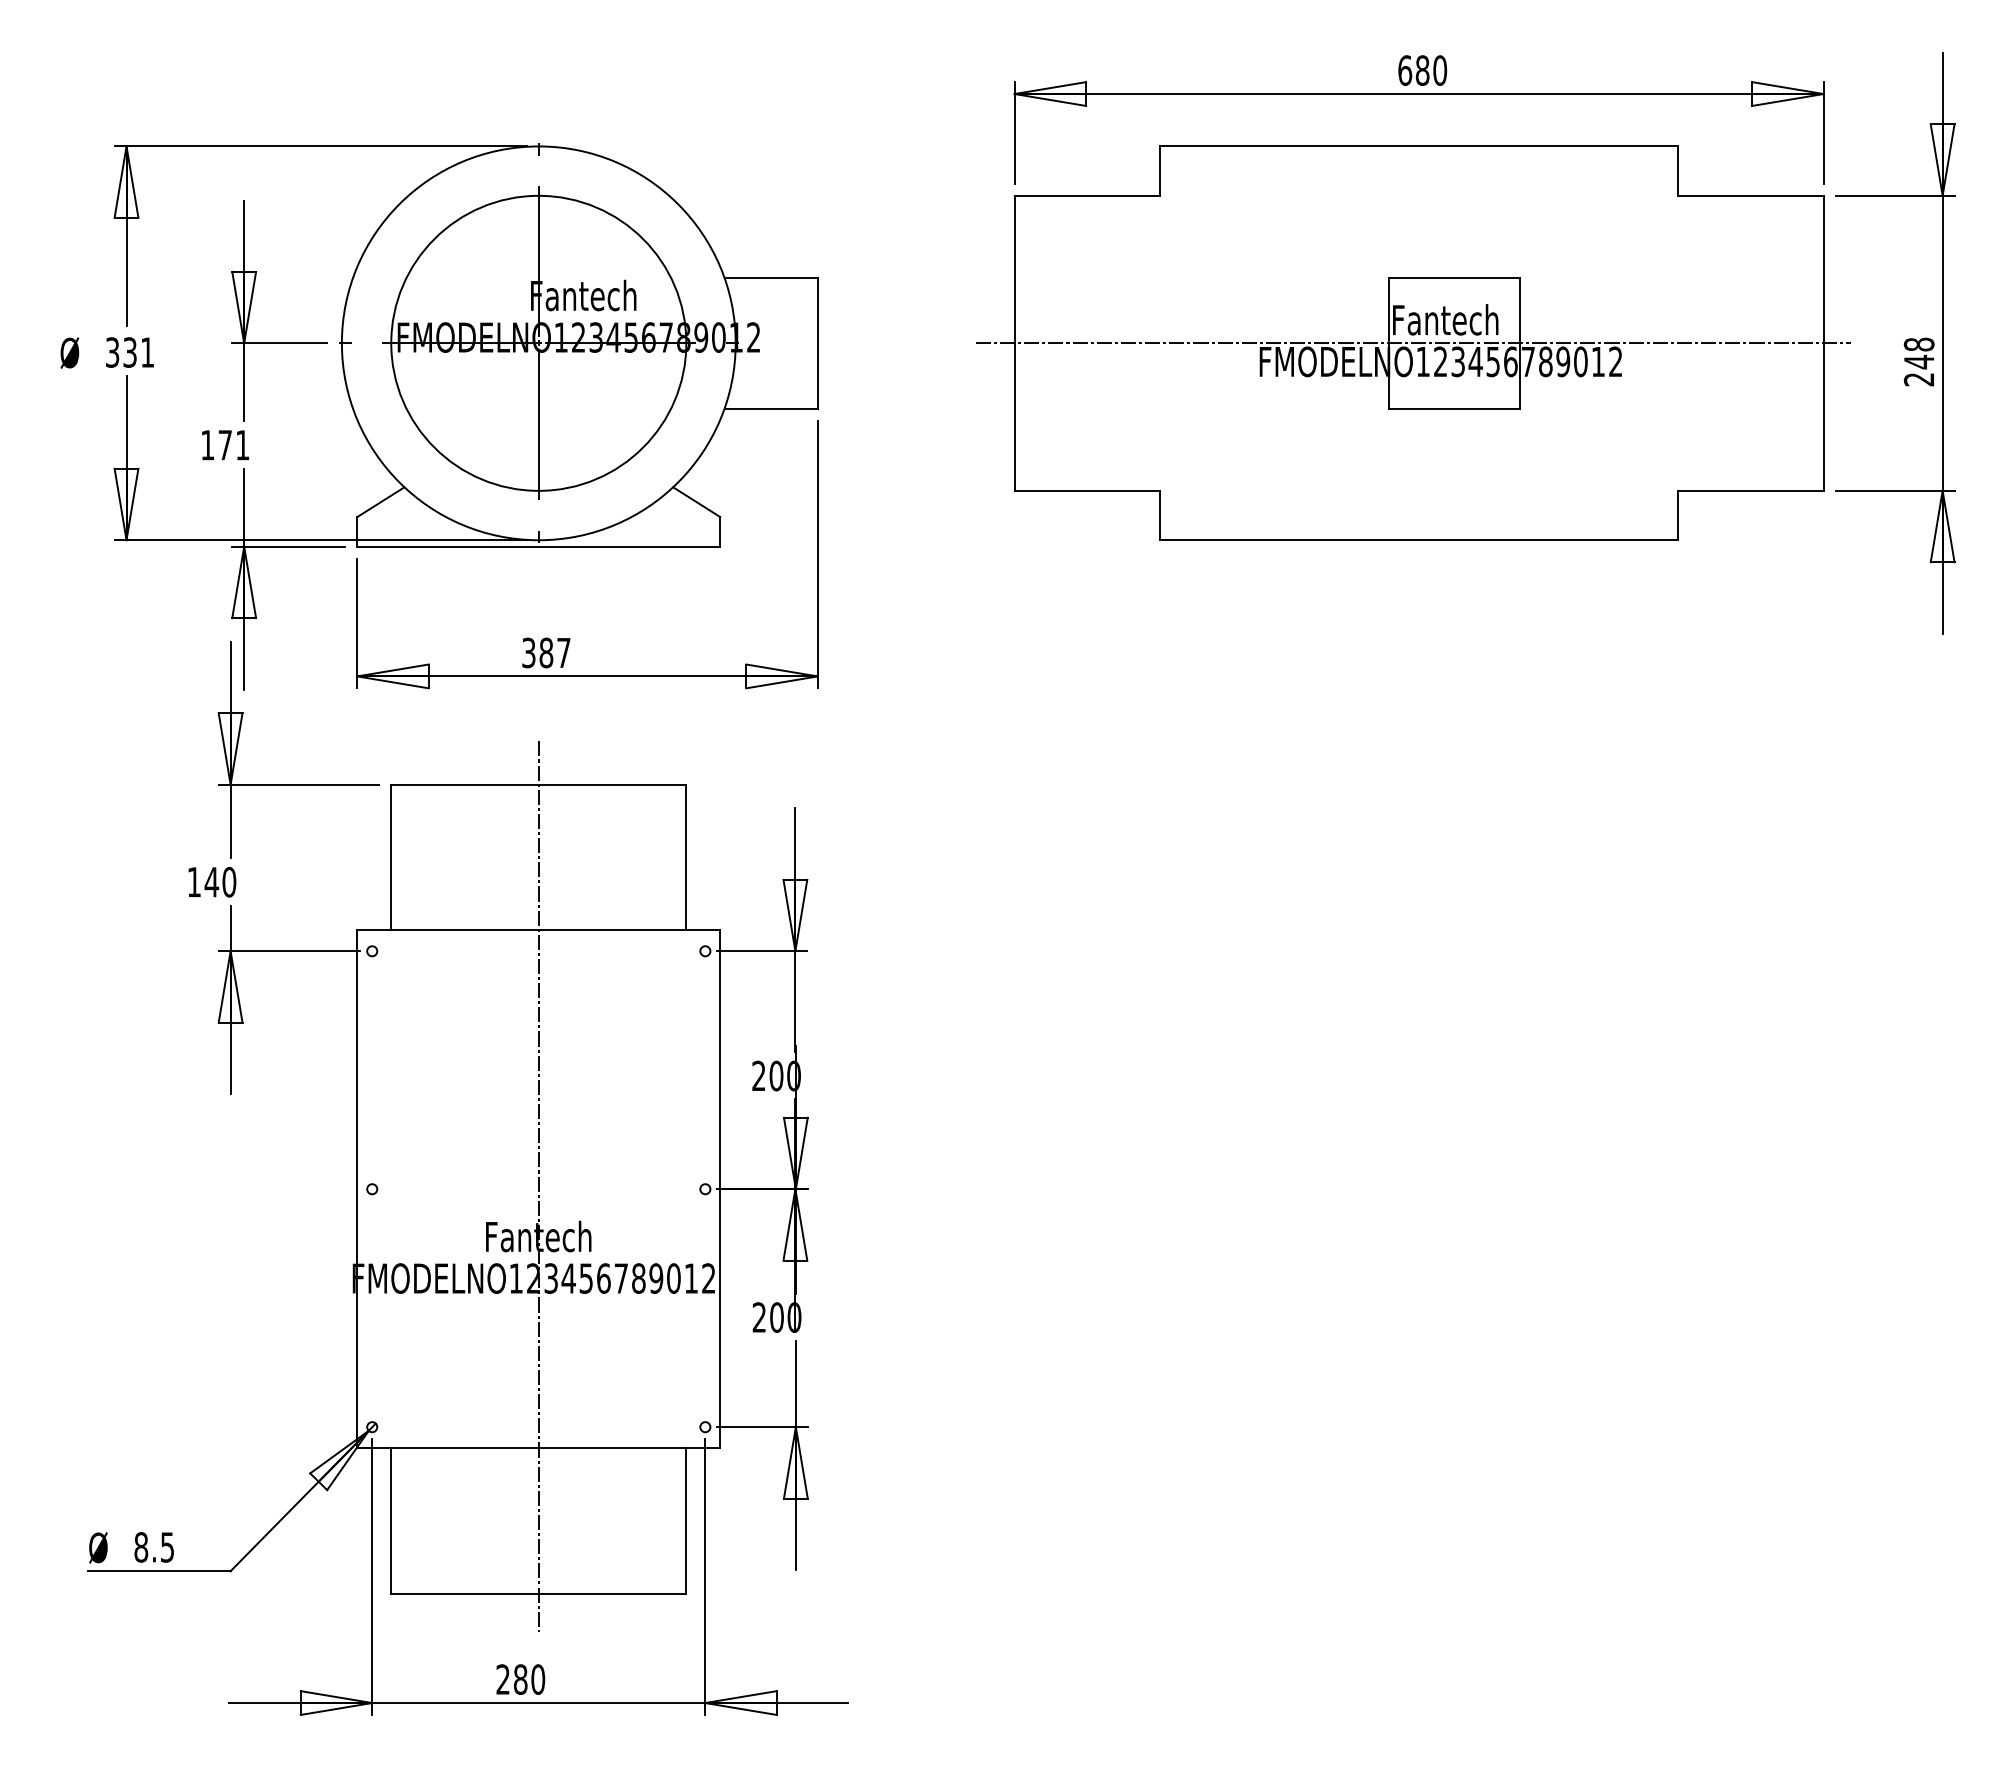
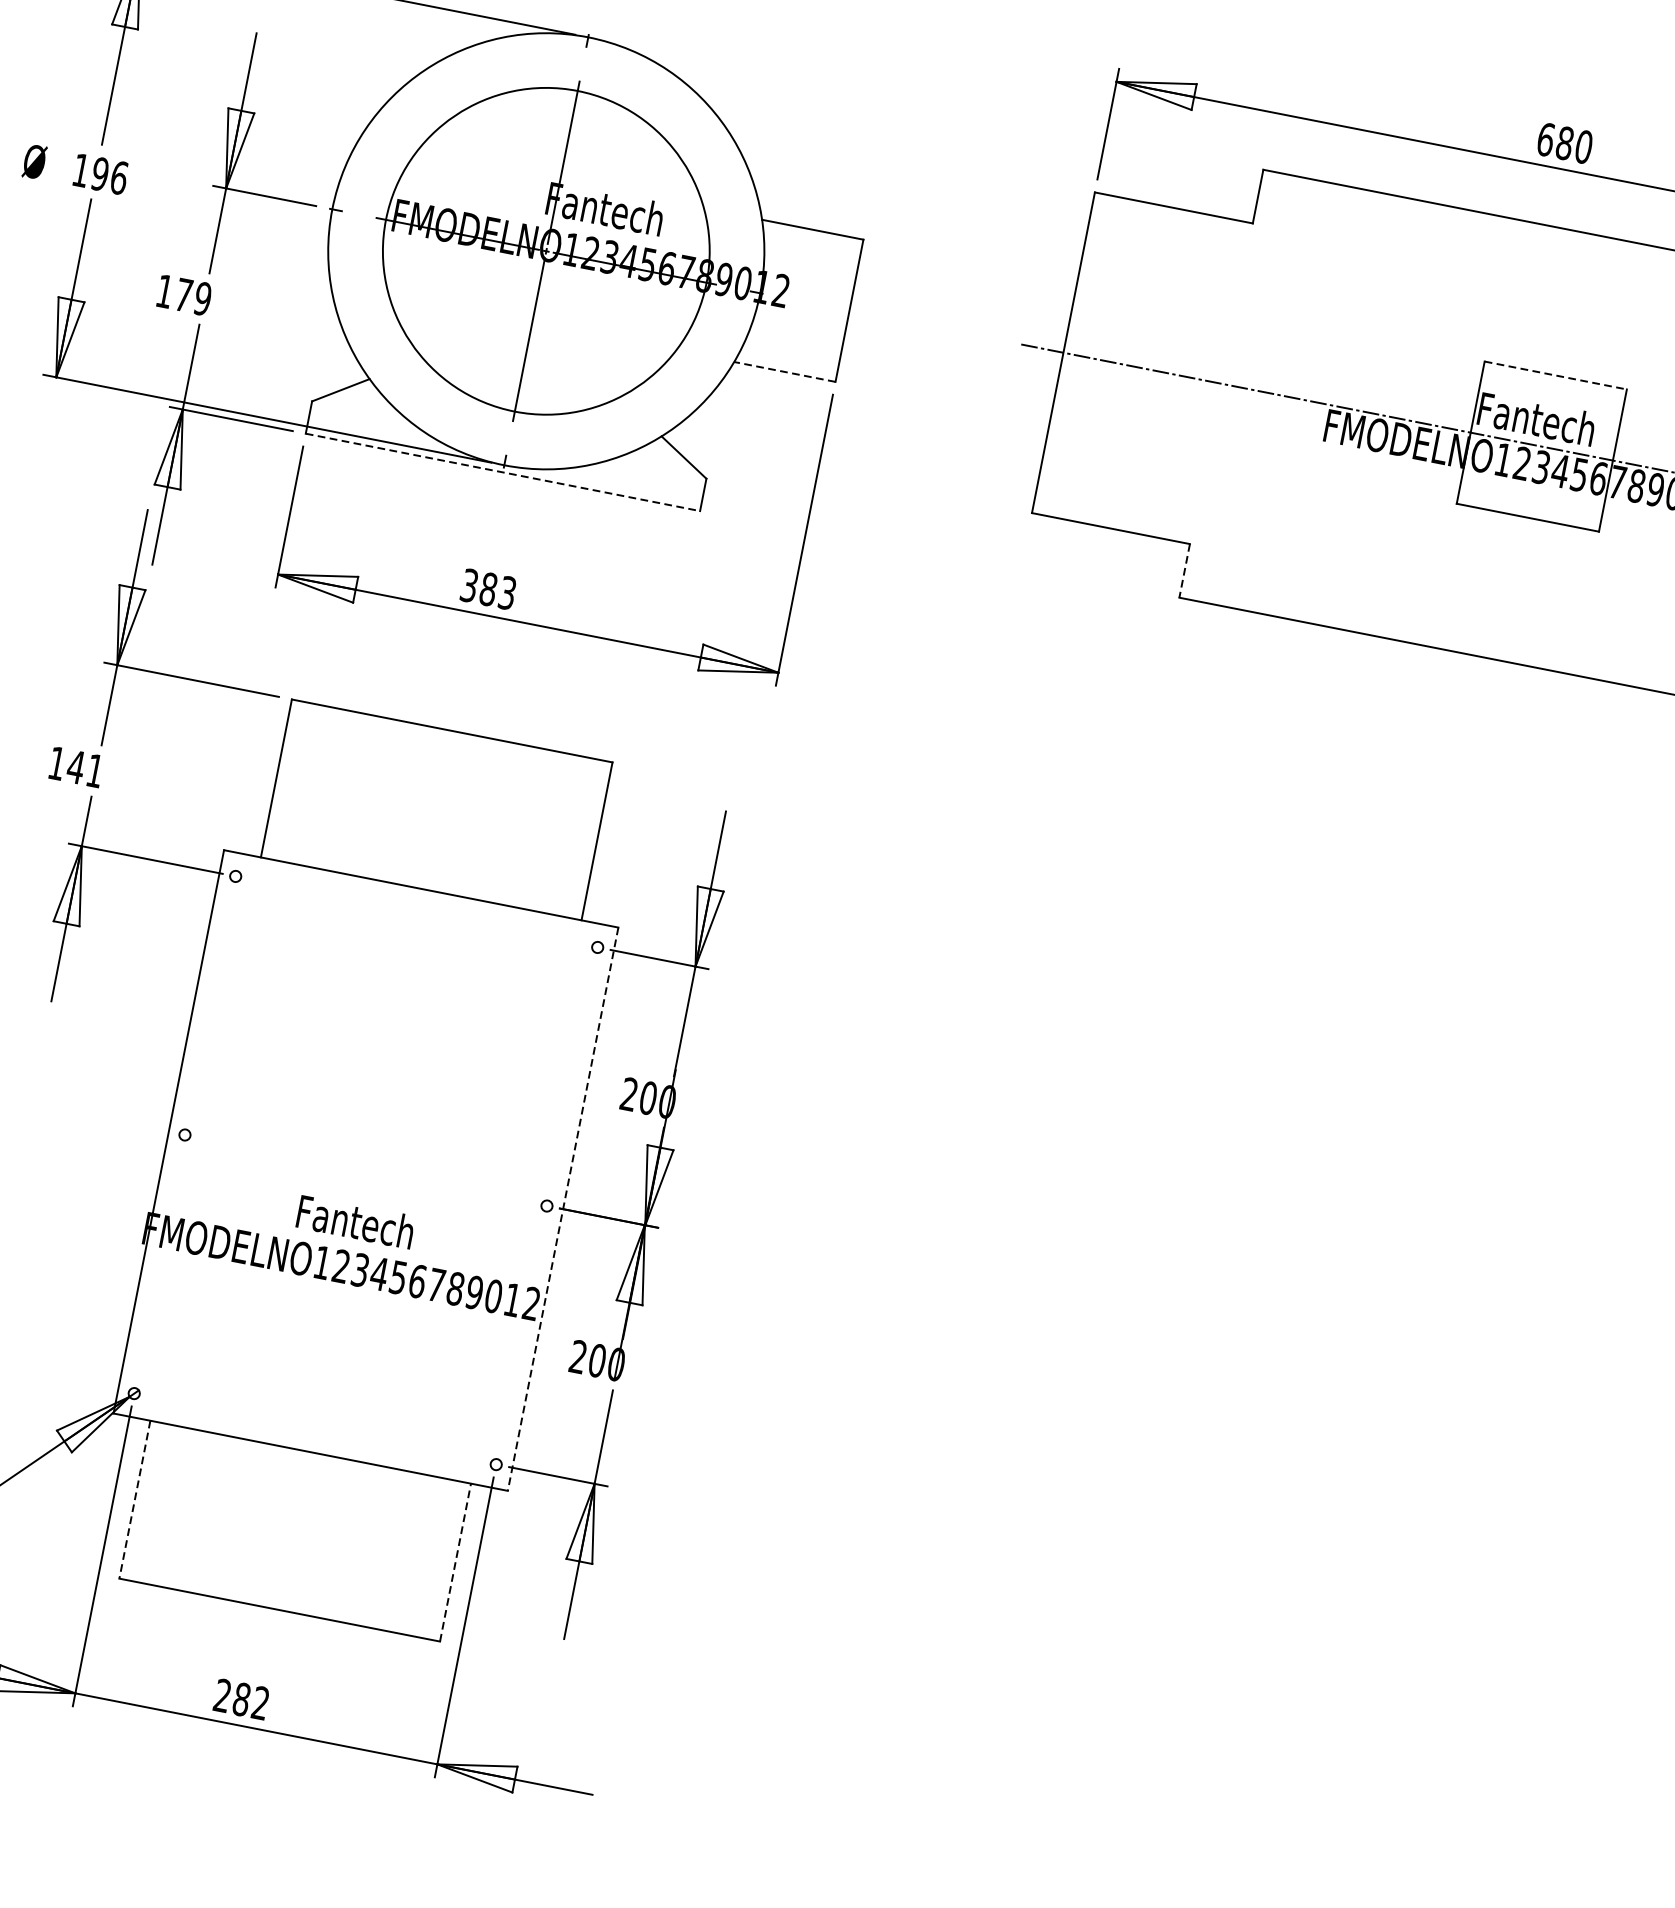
line: (1455, 277) -> (1556, 375), solid -> dashed
text: (130, 352) -> (100, 174), 331 -> 196
line: (771, 408) -> (785, 371), solid -> dashed
text: (242, 444) -> (202, 298), 171 -> 179
line: (1160, 515) -> (1185, 570), solid -> dashed
line: (539, 546) -> (503, 472), solid -> dashed
text: (563, 652) -> (507, 592), 387 -> 383
text: (229, 881) -> (95, 770), 140 -> 141
line: (538, 1186) -> (366, 1167), removed
line: (720, 1189) -> (563, 1209), solid -> dashed
line: (391, 1521) -> (135, 1500), solid -> dashed
line: (686, 1521) -> (455, 1563), solid -> dashed
text: (538, 1679) -> (261, 1703), 280 -> 282

